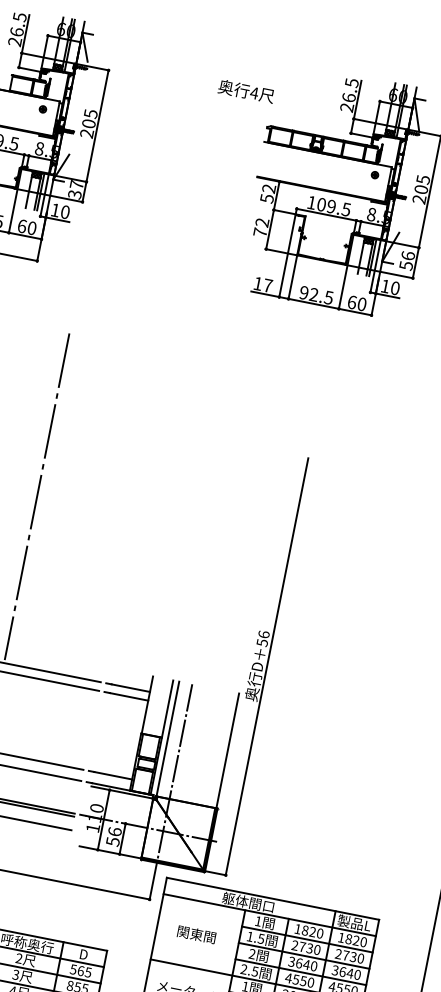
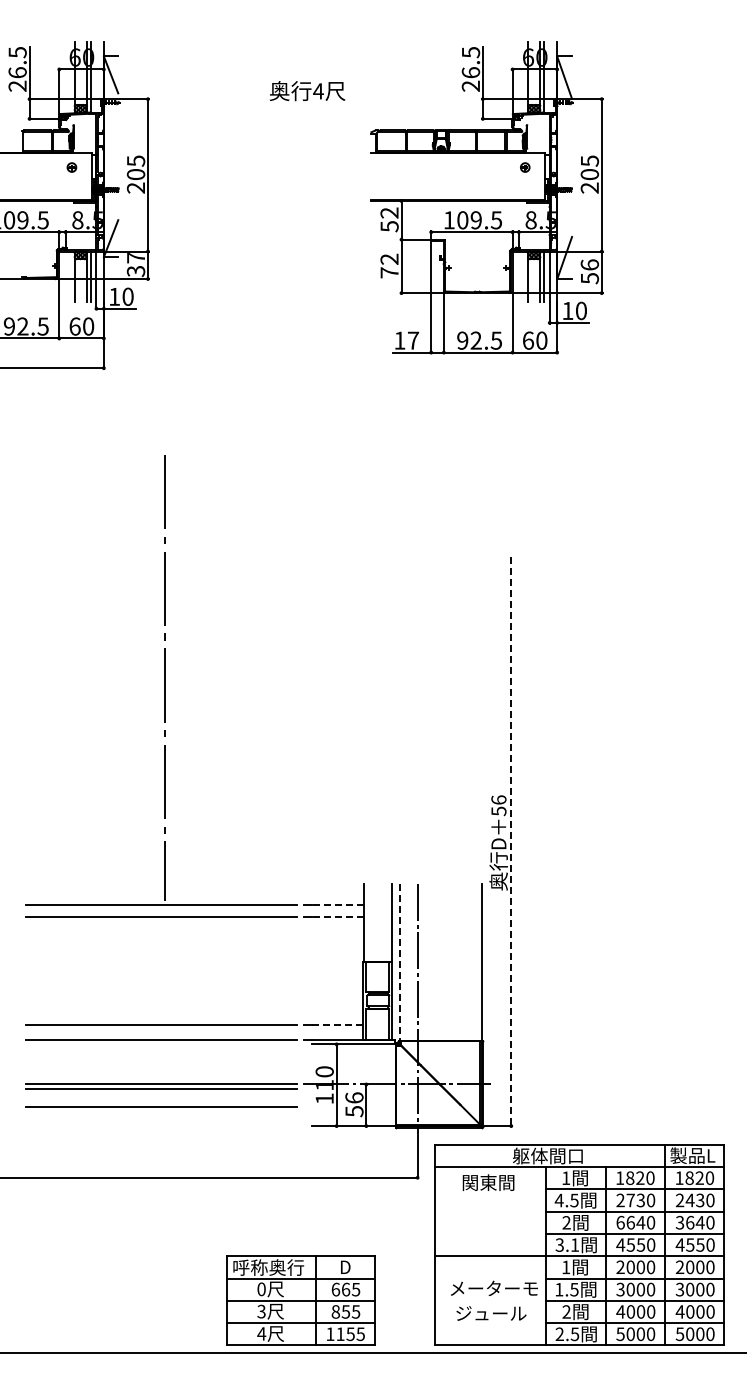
text: (246, 91) -> (307, 91), moved
line: (267, 666) -> (511, 841), solid -> dashed
line: (130, 688) -> (337, 905), solid -> dashed
line: (128, 696) -> (337, 916), solid -> dashed
line: (167, 739) -> (399, 962), solid -> dashed
line: (113, 775) -> (337, 1024), solid -> dashed
text: (196, 934) -> (488, 1182), moved
text: (249, 936) -> (558, 1200), 1.5 -> 4.5
text: (345, 955) -> (689, 1200), 2730 -> 2430
text: (19, 958) -> (261, 1289), 2 -> 0
text: (291, 961) -> (620, 1222), 3640 -> 6640
text: (73, 969) -> (335, 1289), 565 -> 665
text: (249, 970) -> (567, 1244), 2.5 -> 3.1

